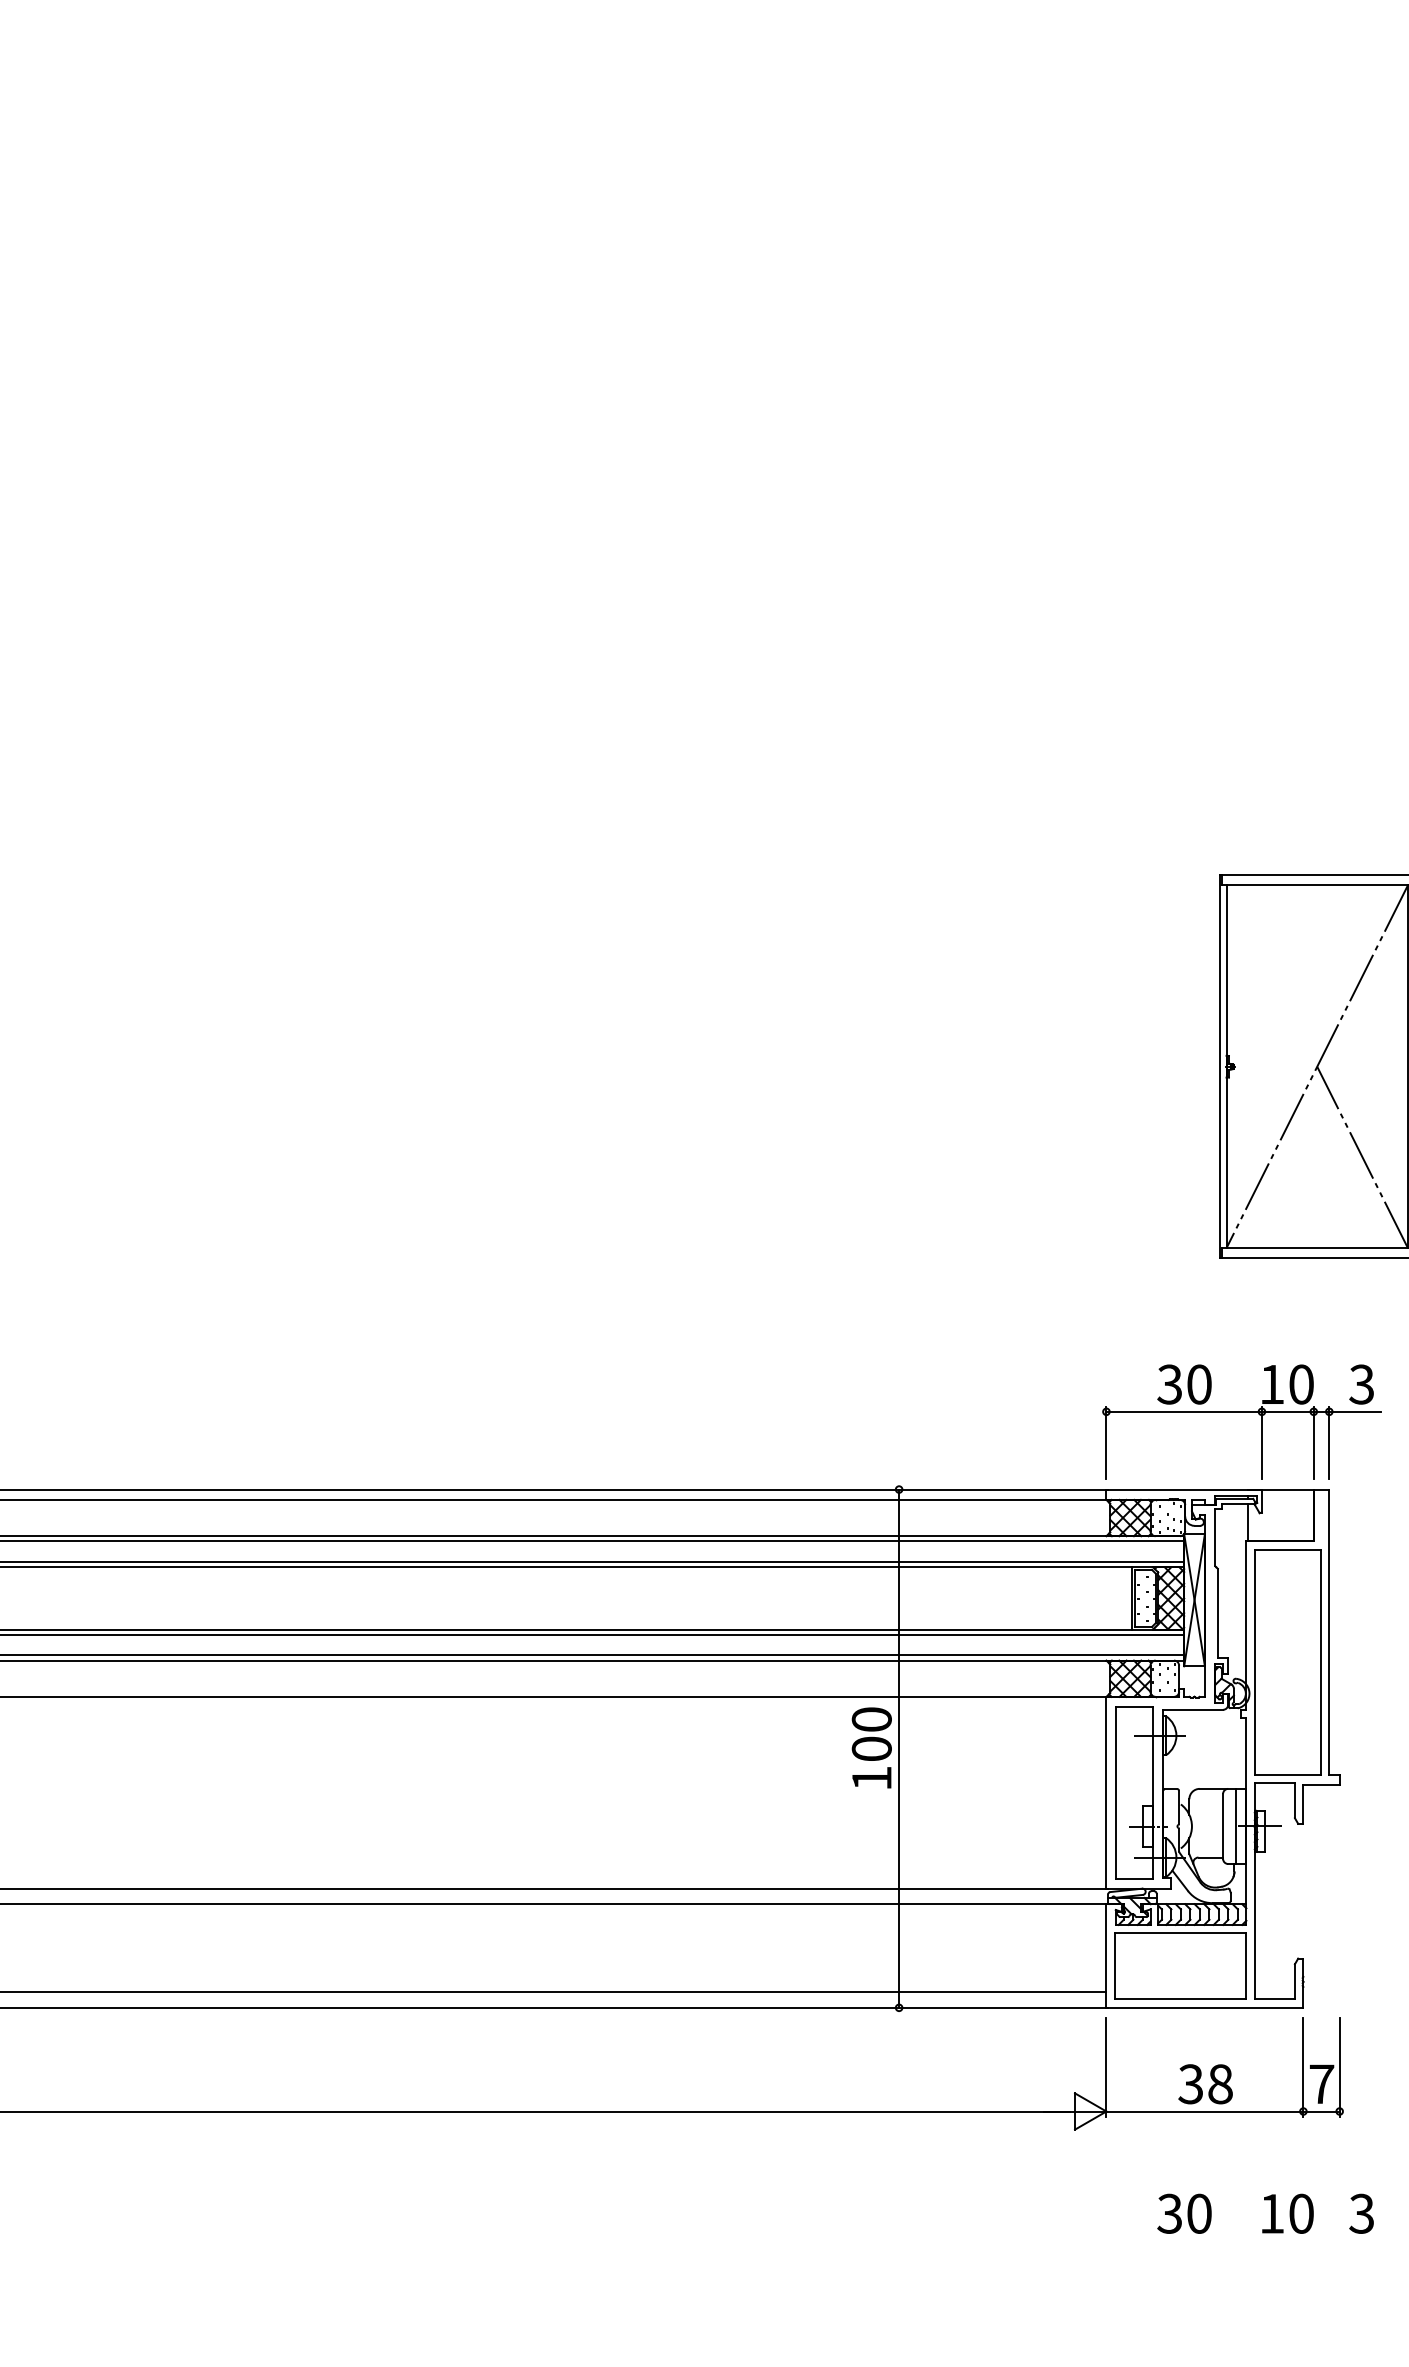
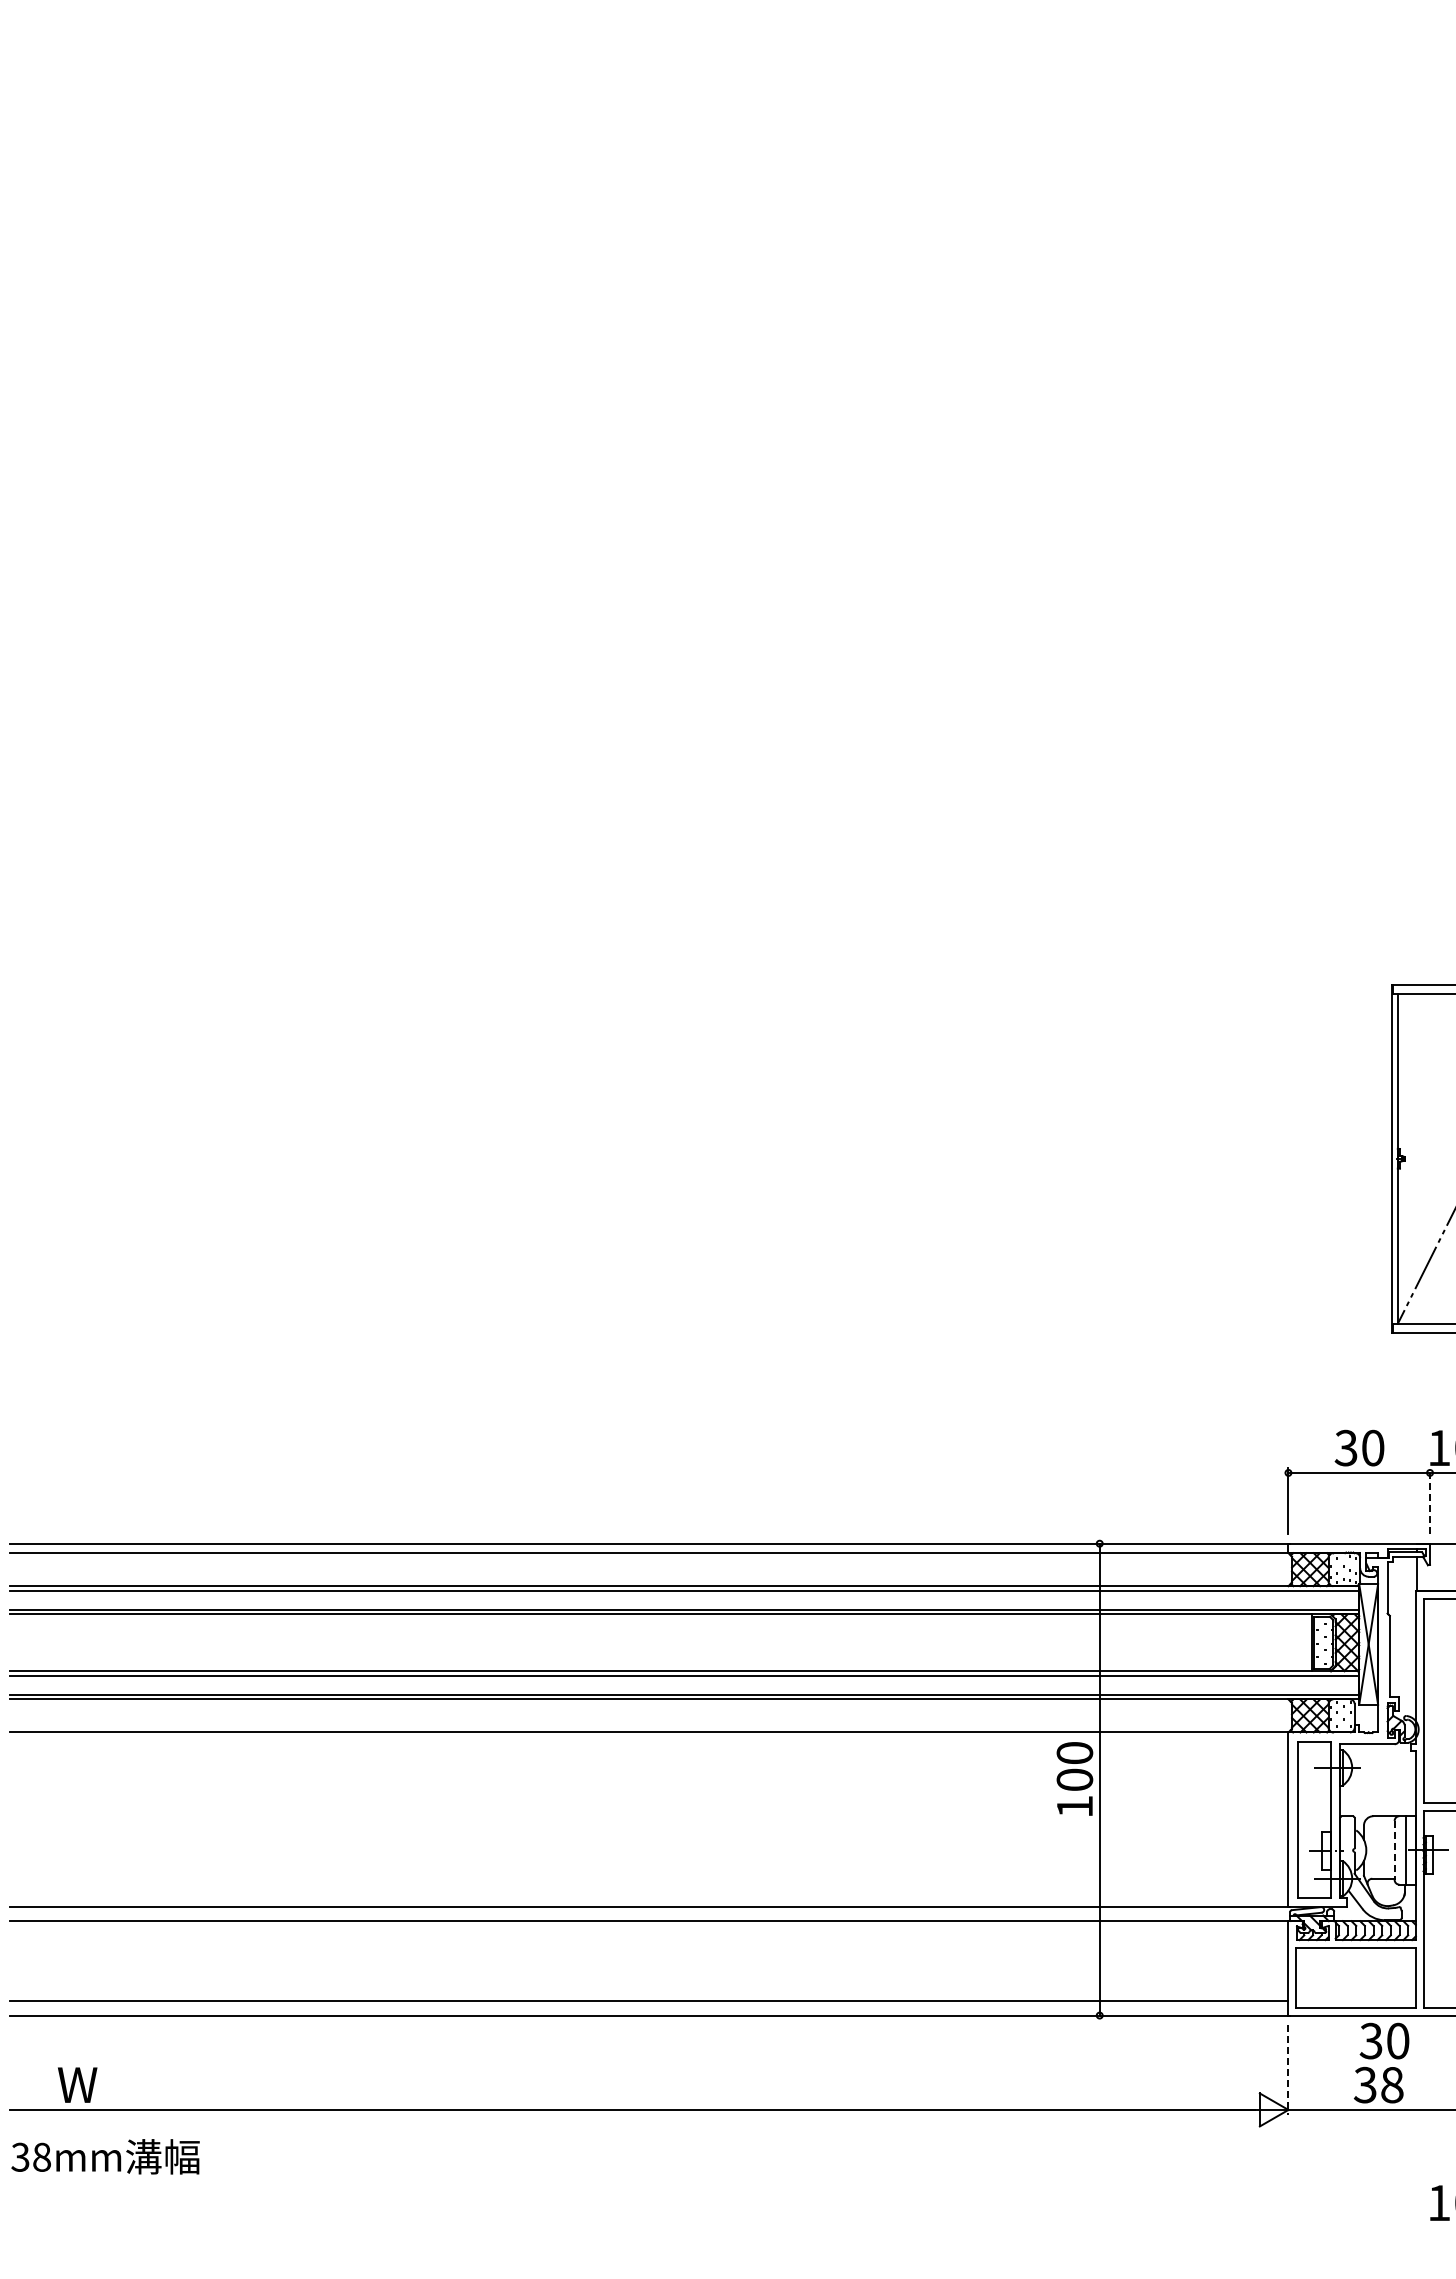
line: (1262, 1442) -> (1430, 1500), solid -> dashed
line: (1222, 1826) -> (1394, 1850), solid -> dashed
line: (1106, 2067) -> (1288, 2069), solid -> dashed
text: (1184, 2213) -> (1384, 2040), moved

